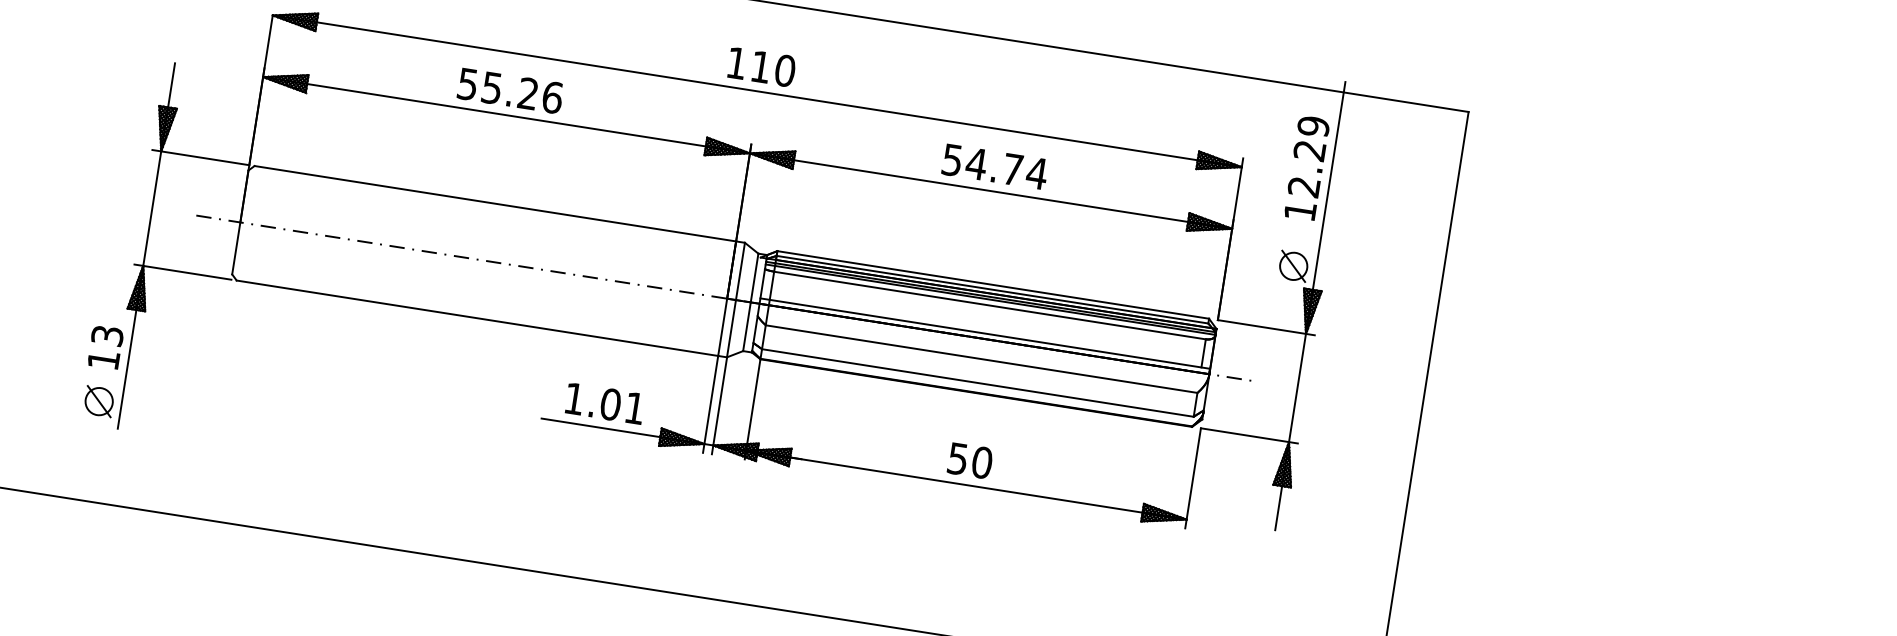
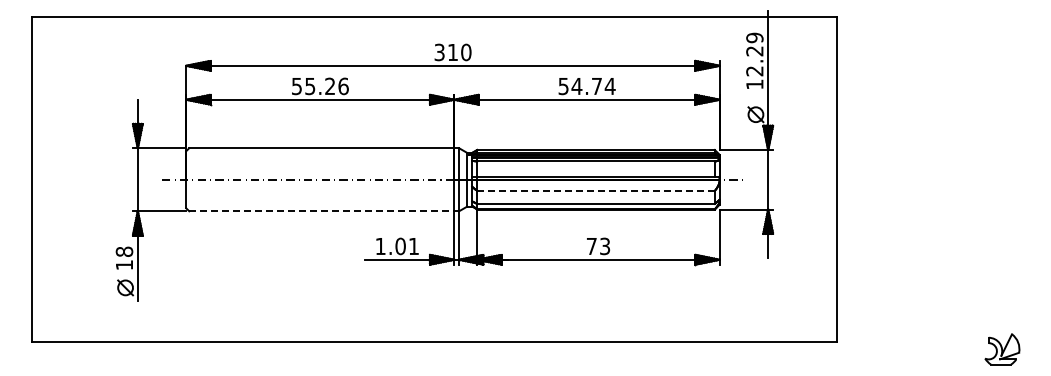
text: (736, 63) -> (439, 52), 110 -> 310
line: (476, 318) -> (321, 211), solid -> dashed
text: (107, 335) -> (124, 251), 13 -> 18
line: (982, 358) -> (596, 190), solid -> dashed
text: (970, 460) -> (598, 246), 50 -> 73

